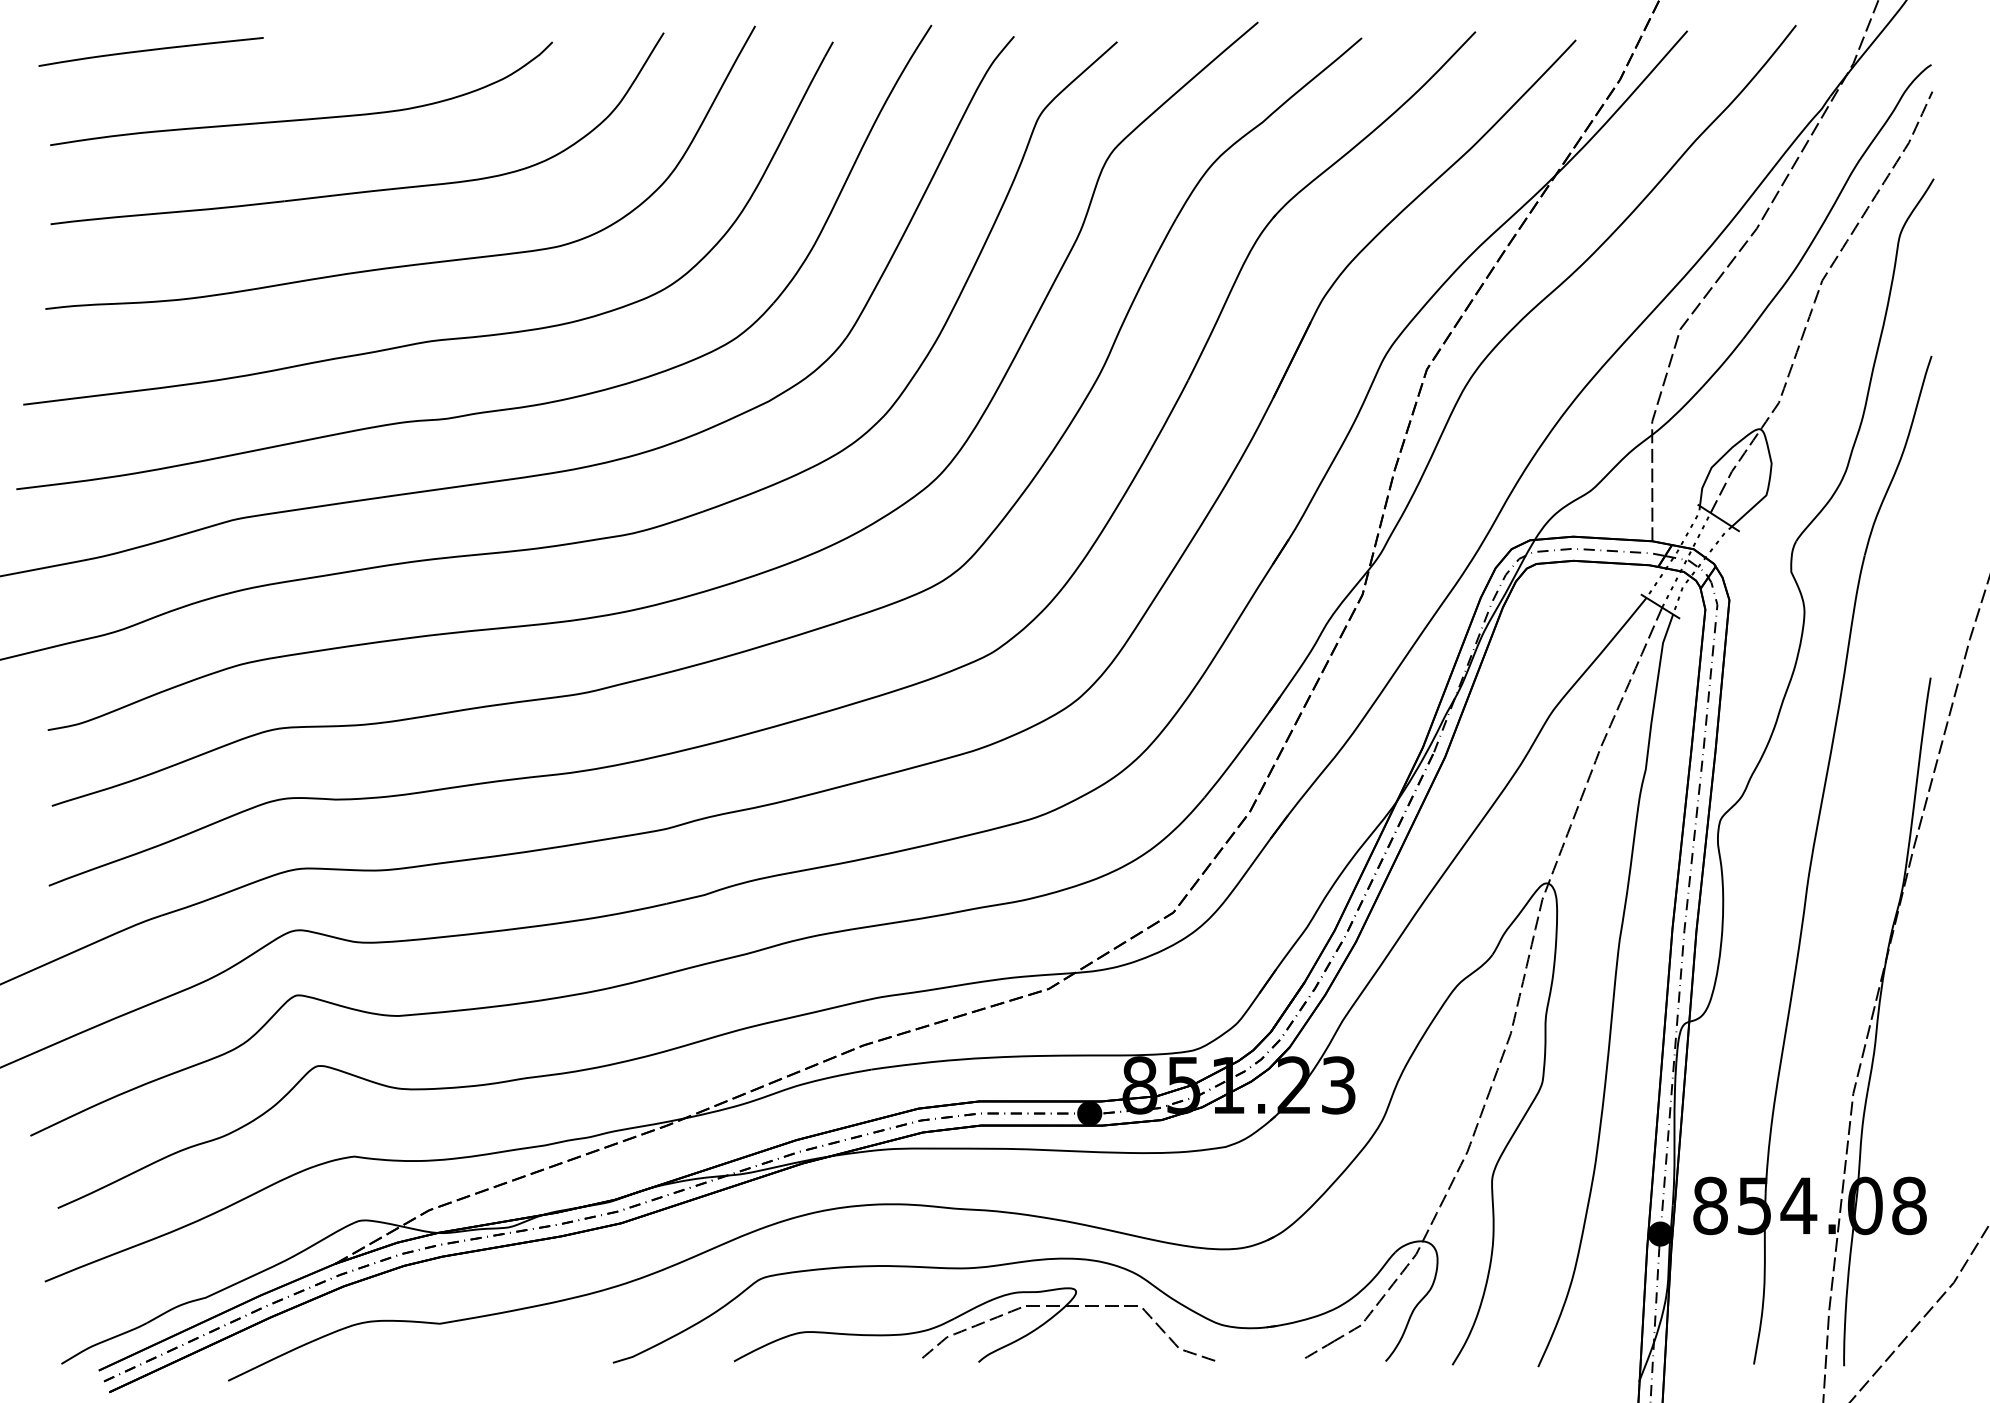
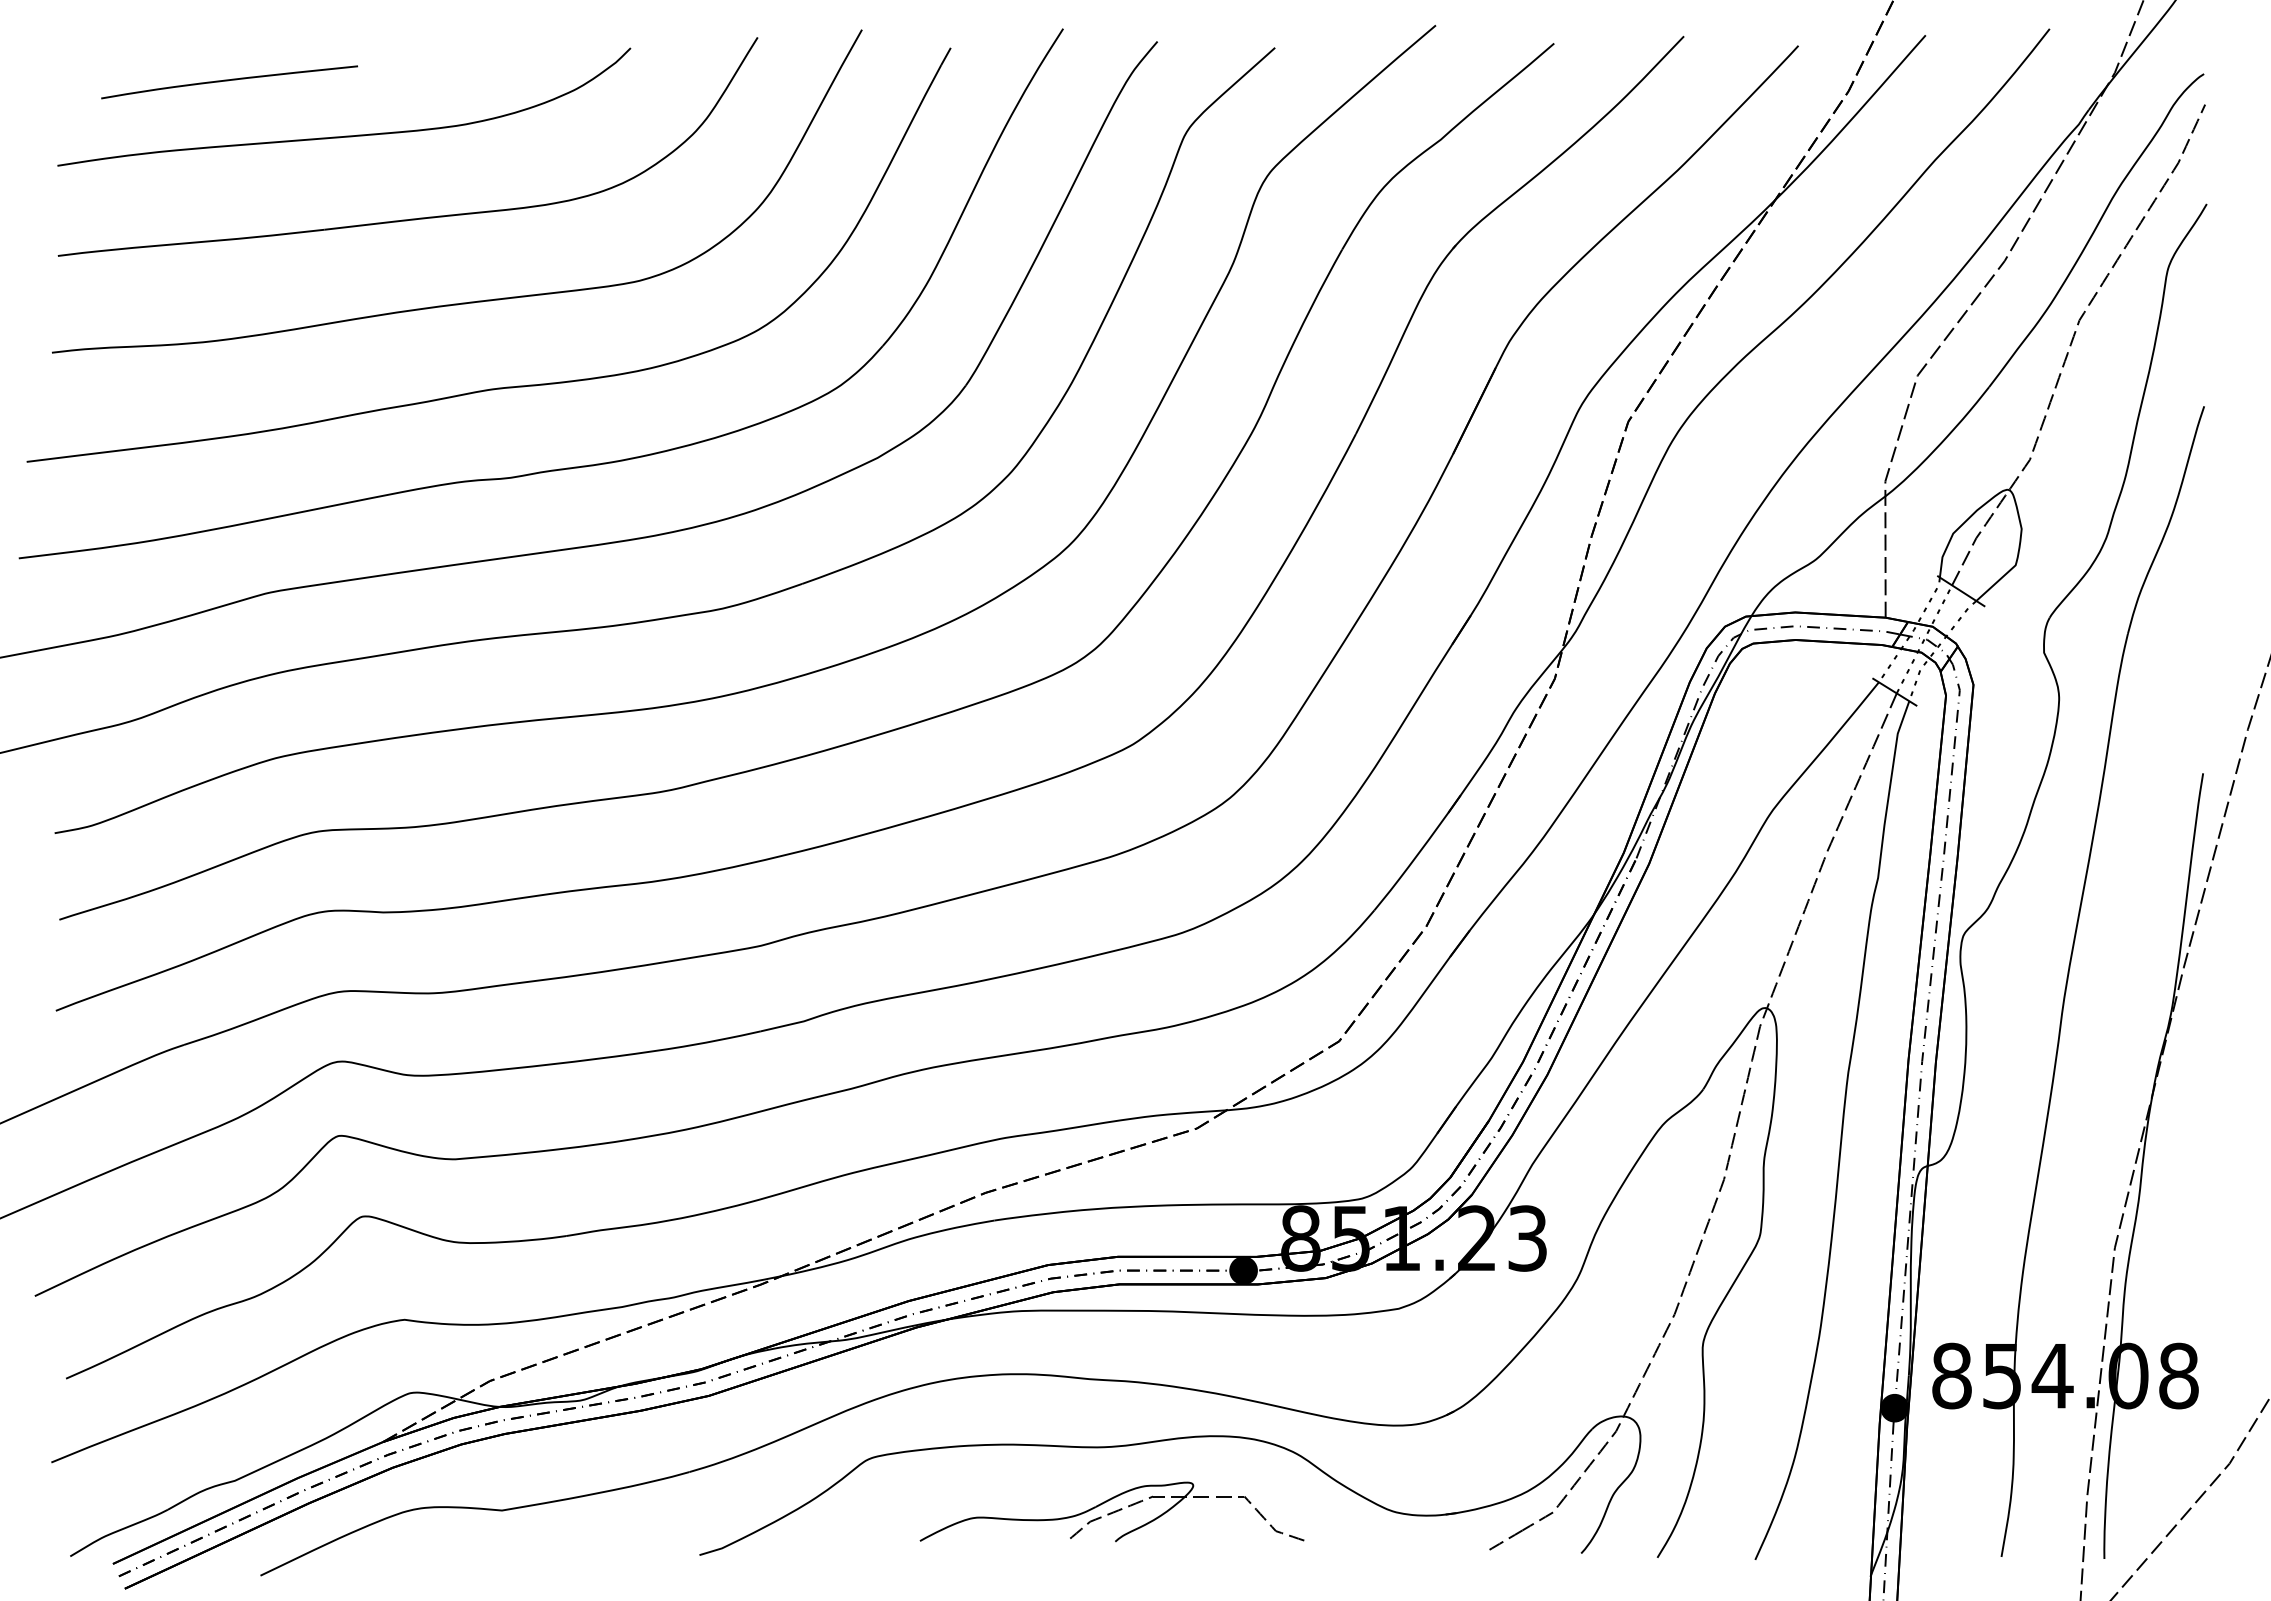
curve: (150, 51) -> (228, 81), moved
part: (973, 1324) -> (1111, 1511), size x0.7

